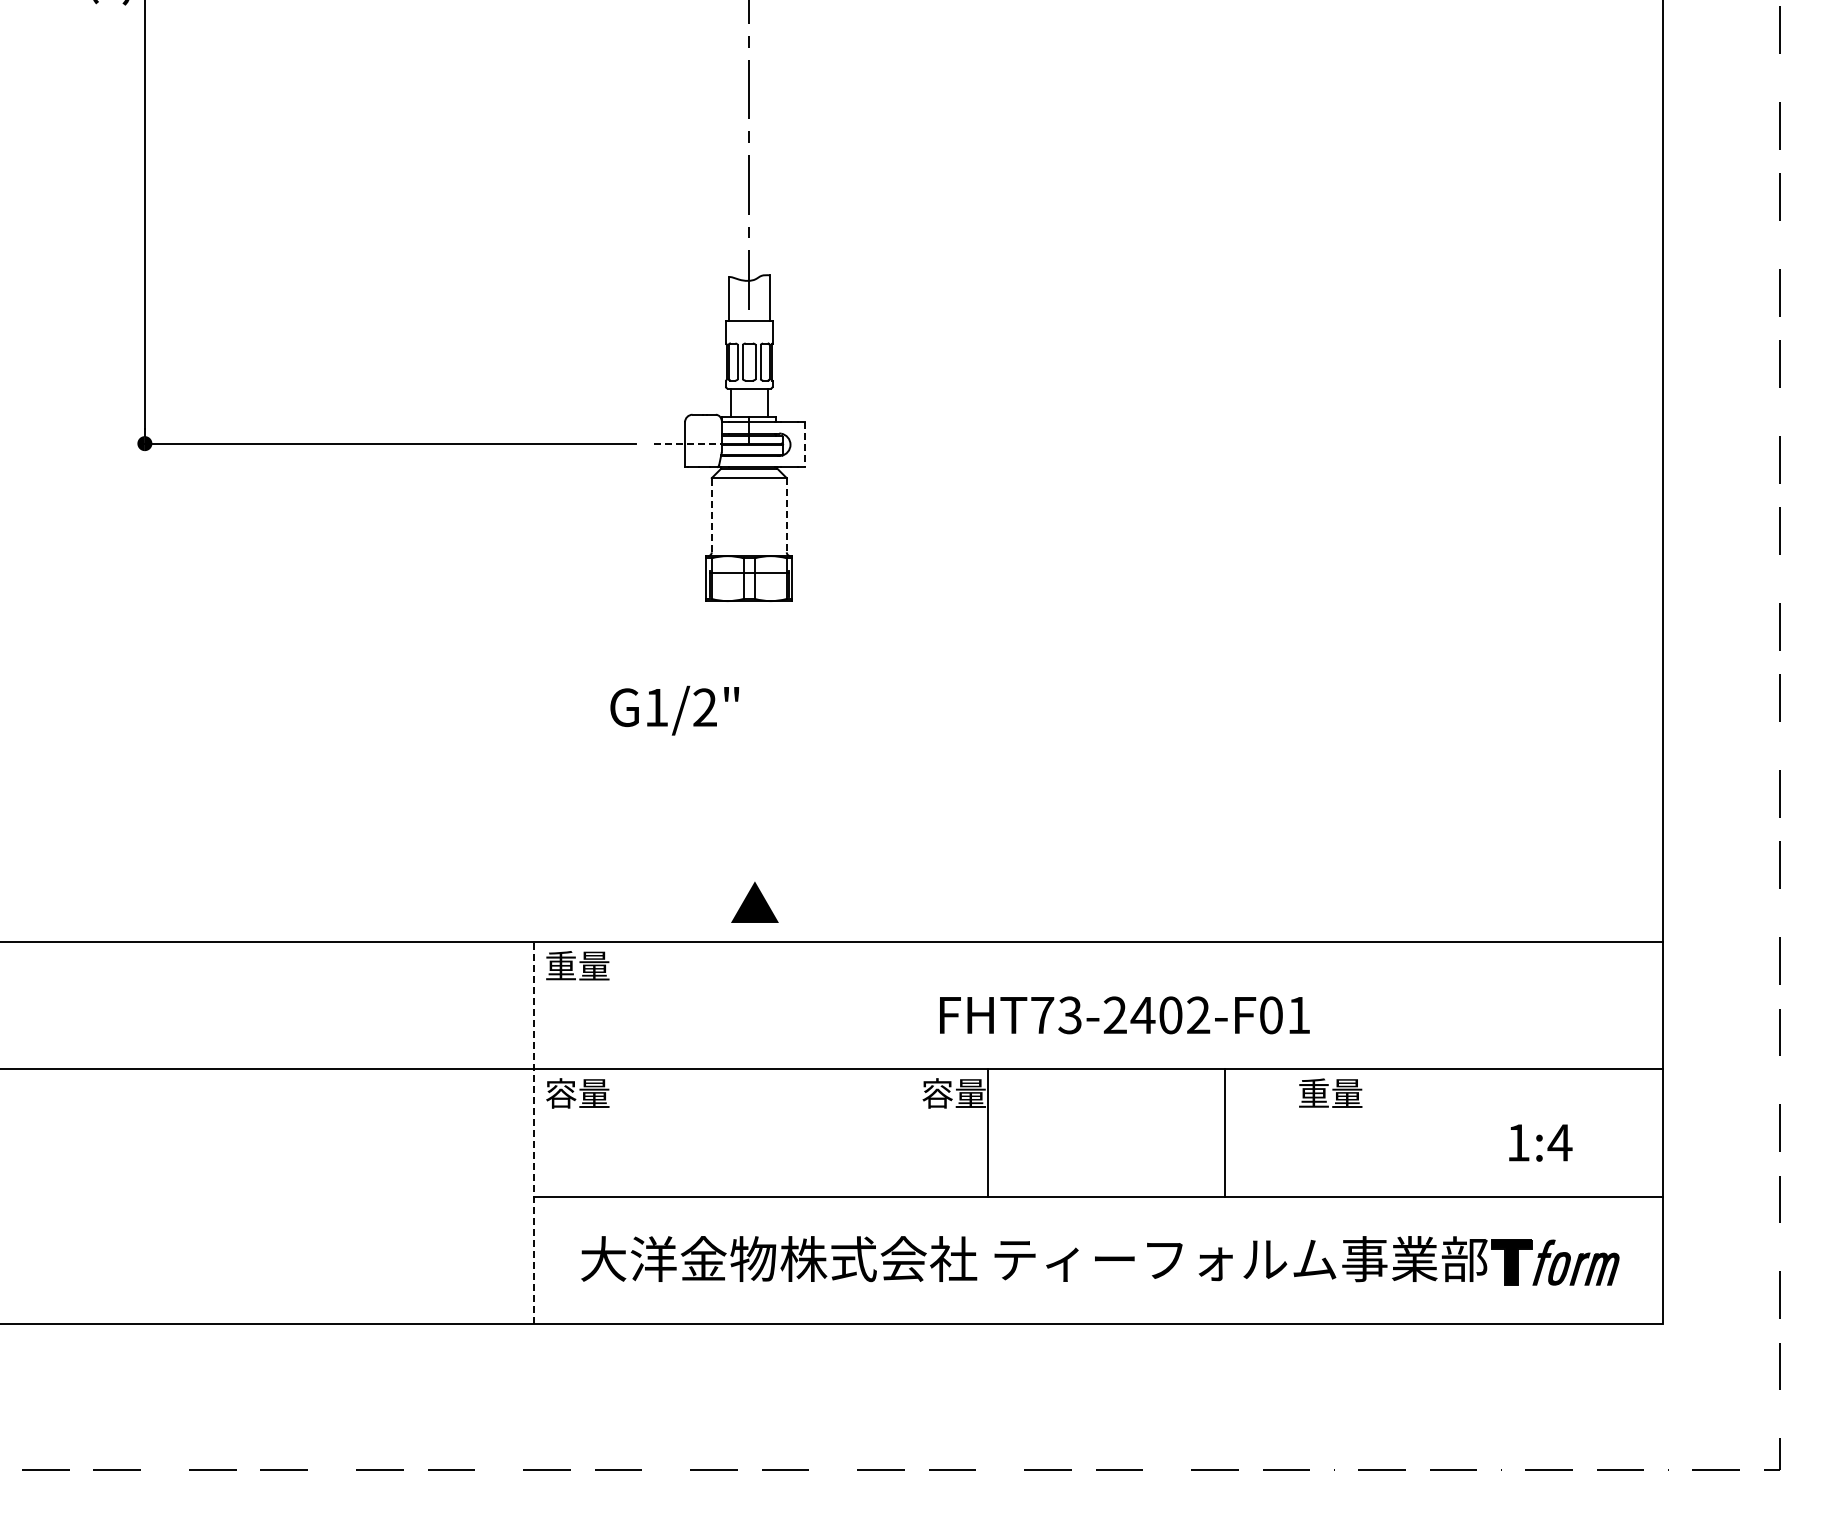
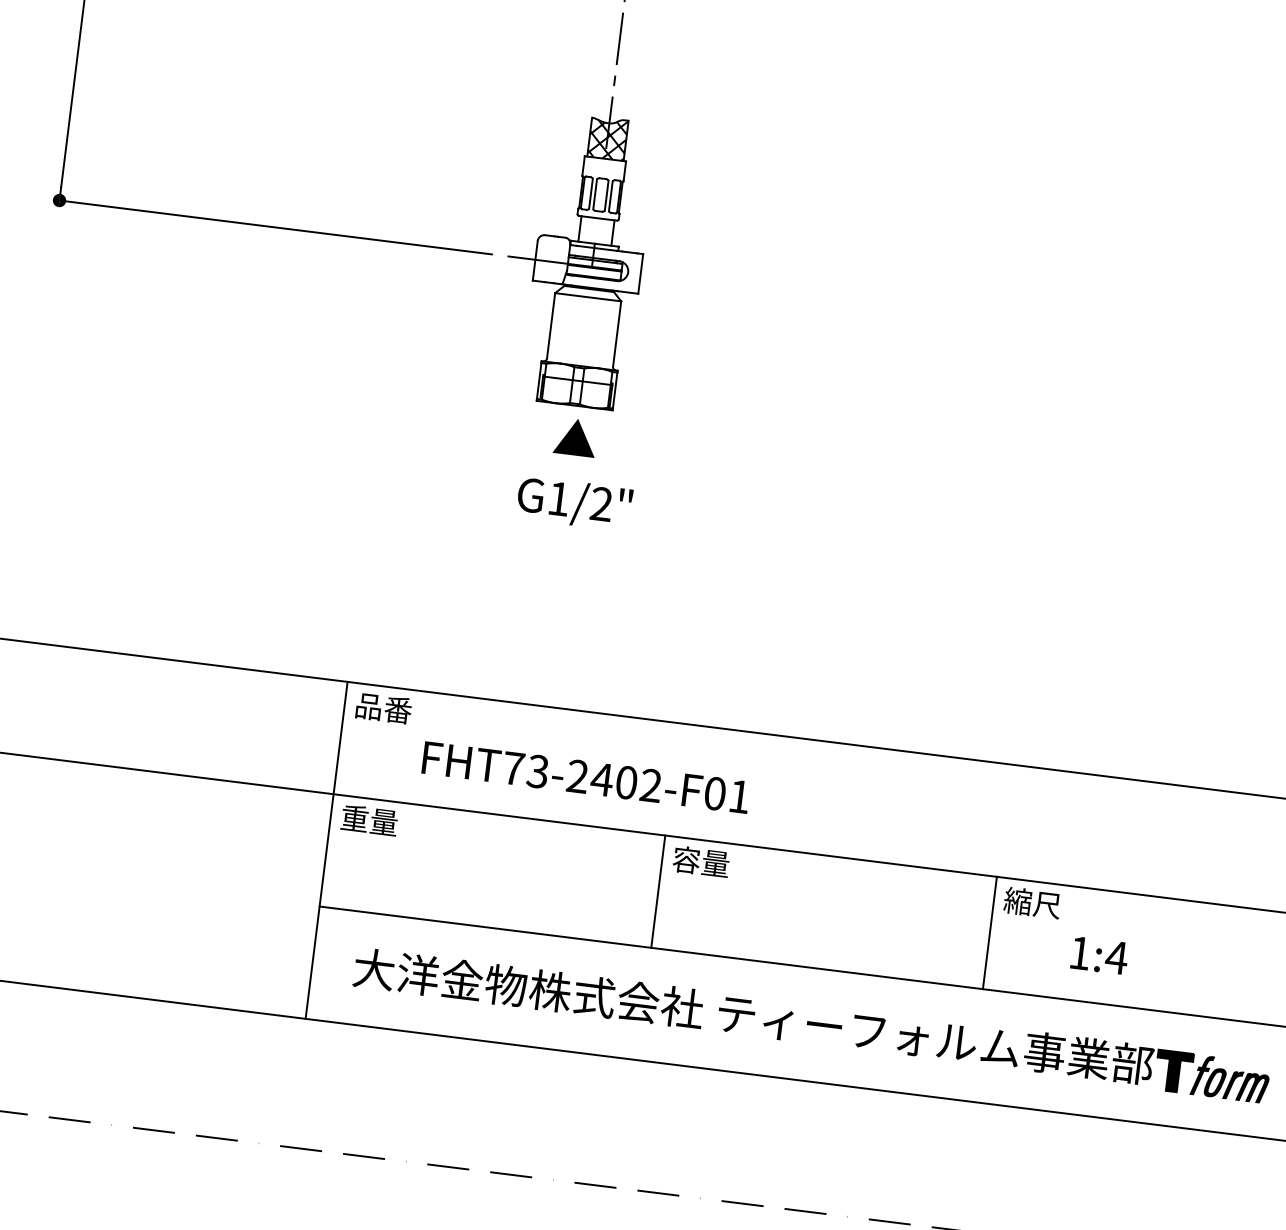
hatch: (748, 298) -> (607, 138), added
line: (688, 443) -> (538, 260), dashed -> solid
line: (804, 445) -> (640, 274), dashed -> solid
line: (711, 514) -> (550, 325), dashed -> solid
line: (786, 515) -> (616, 334), dashed -> solid
text: (674, 710) -> (574, 503), moved
text: (754, 901) -> (575, 436), moved
text: (577, 966) -> (383, 708), 重量 -> 品番
text: (1124, 1015) -> (585, 777), moved
text: (561, 1093) -> (355, 818), 容量 -> 重量
text: (1330, 1093) -> (1032, 903), 重量 -> 縮尺
line: (533, 1132) -> (326, 850), dashed -> solid
line: (988, 1132) -> (658, 891), moved
line: (1224, 1132) -> (989, 932), moved
text: (1540, 1142) -> (1099, 955), moved

